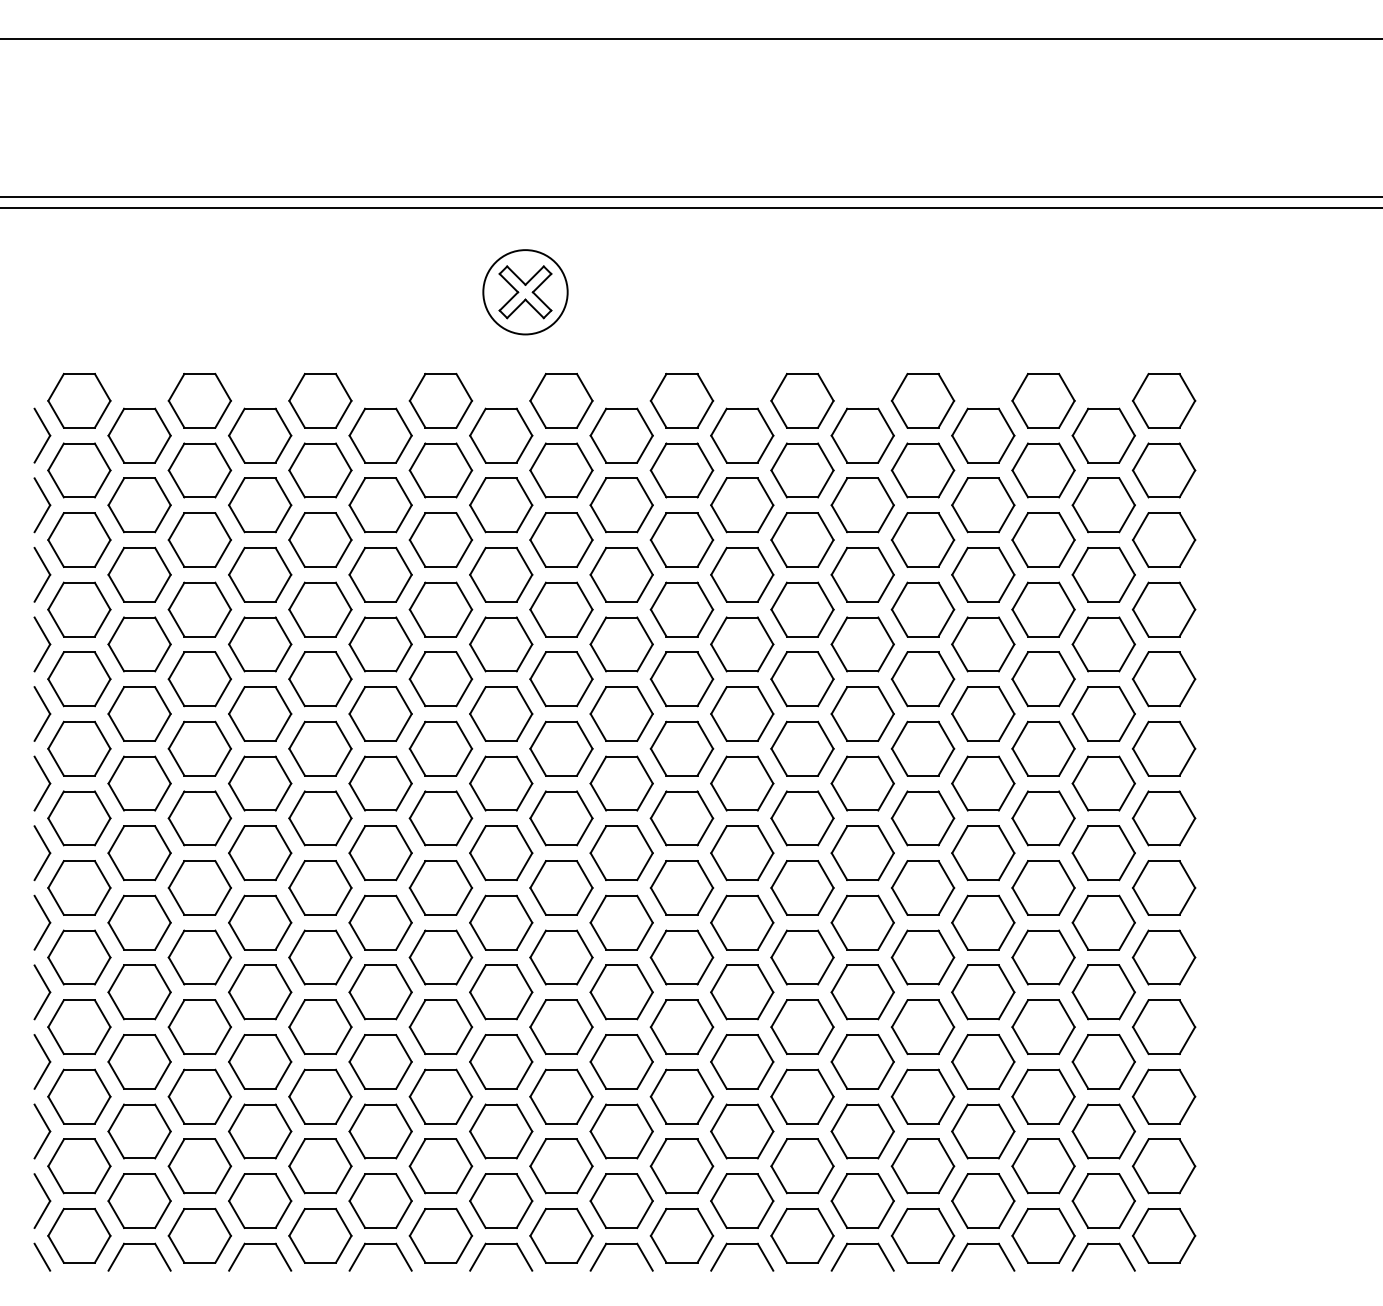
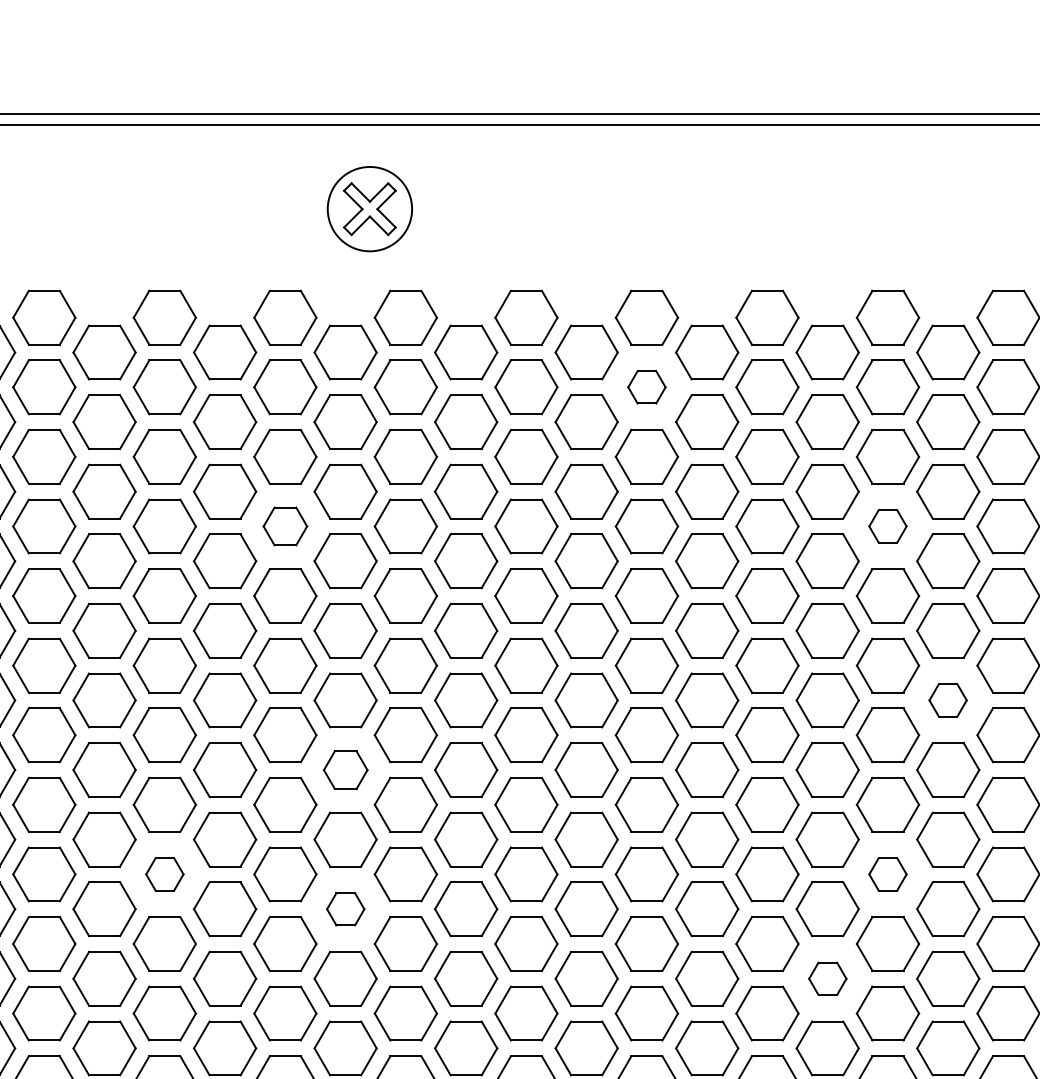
part: (802, 470) -> (646, 387), size x0.6
part: (440, 609) -> (284, 526), size x0.7
part: (1043, 609) -> (887, 526), size x0.6
part: (1103, 783) -> (947, 700), size x0.6
part: (501, 853) -> (345, 770), size x0.7
part: (320, 957) -> (164, 874), size x0.6
part: (1043, 957) -> (887, 874), size x0.6
part: (501, 992) -> (345, 909), size x0.6
part: (983, 1061) -> (827, 978), size x0.6

